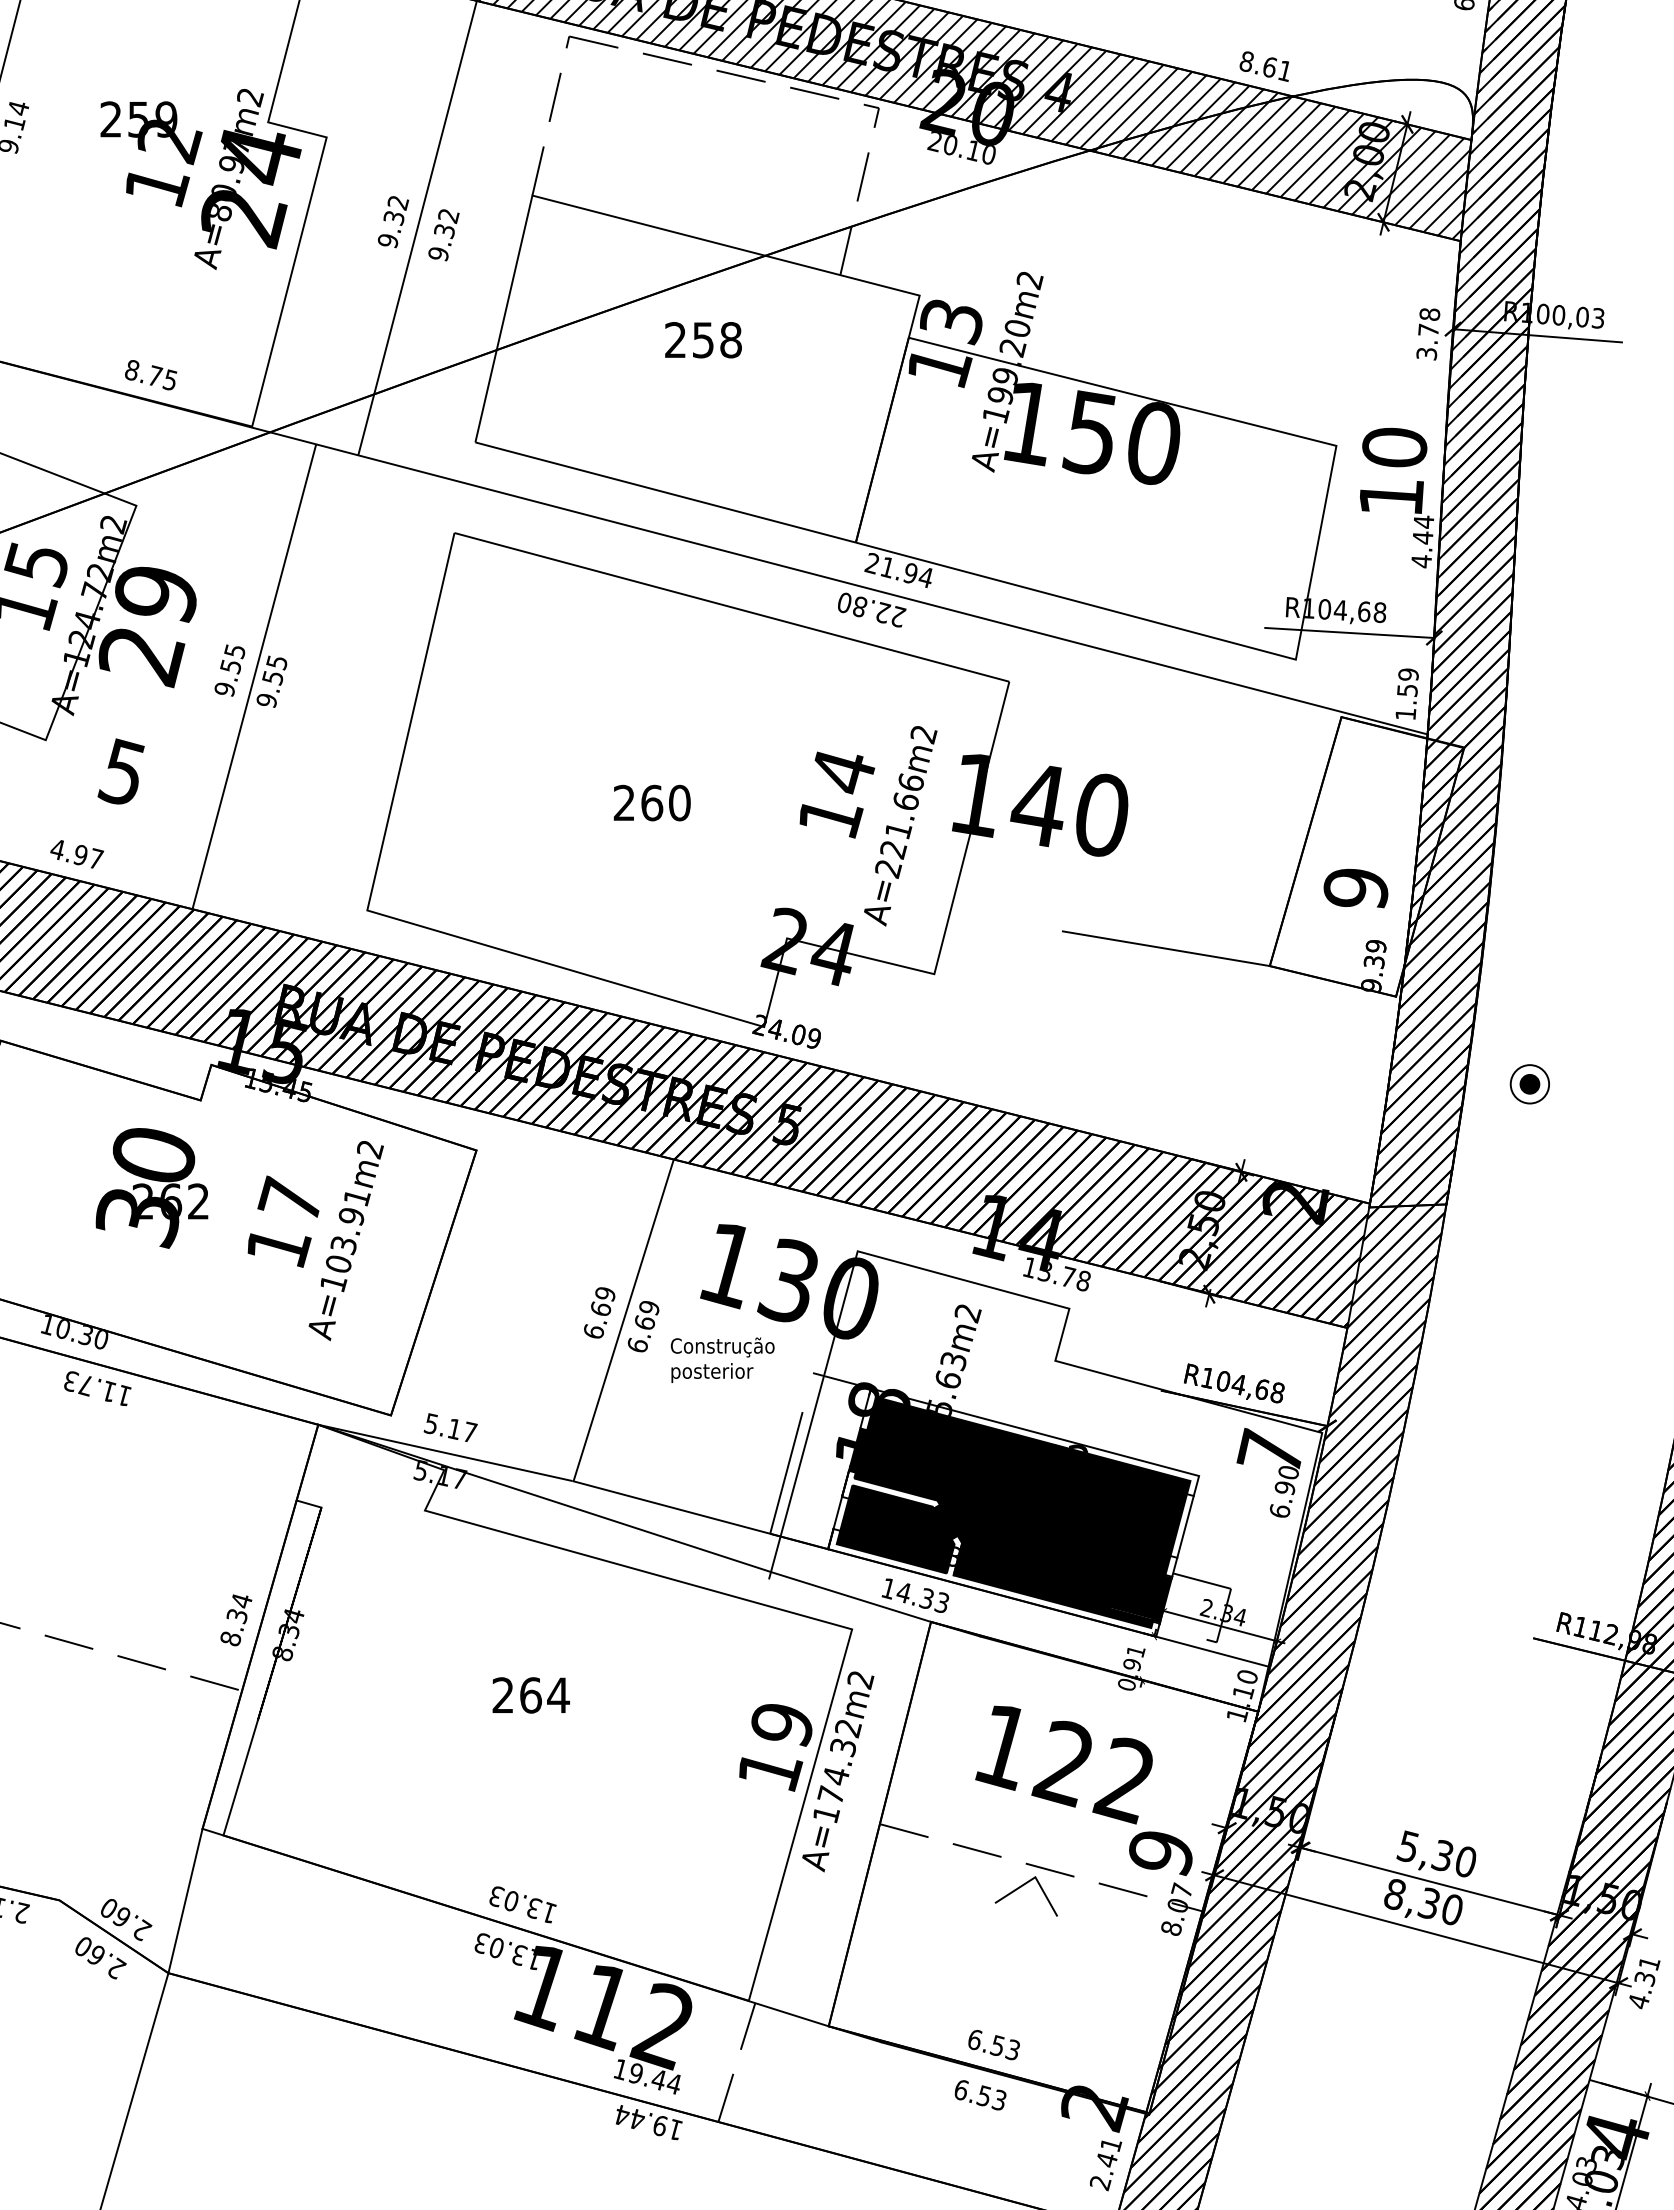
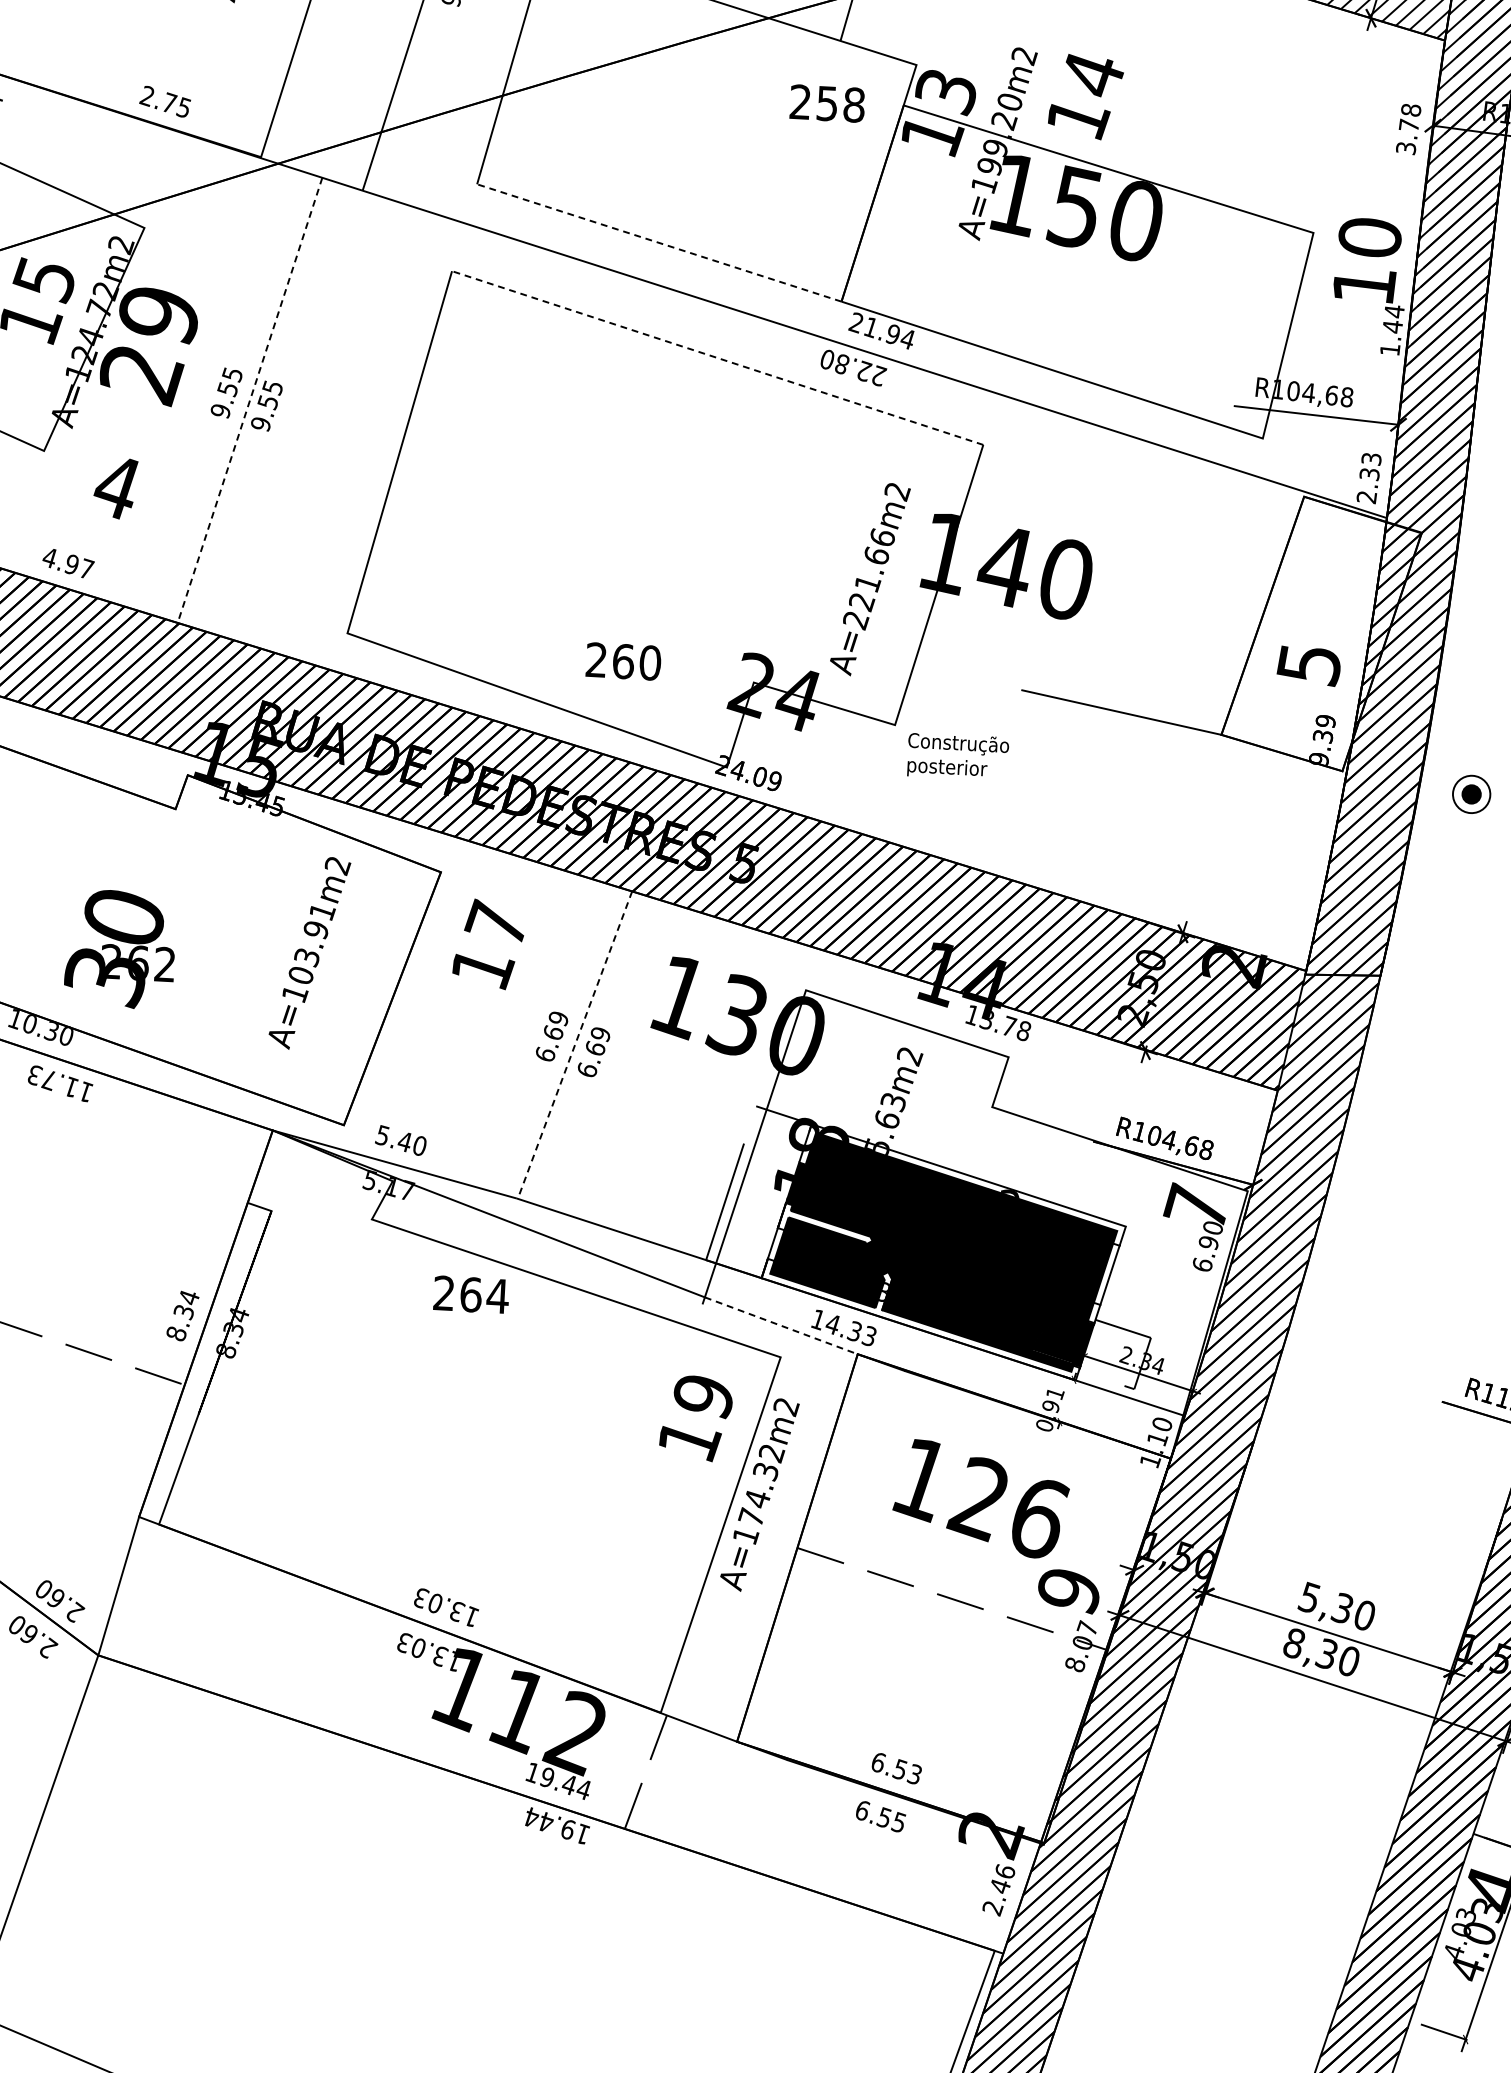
text: (703, 340) -> (827, 103), moved
text: (131, 370) -> (146, 96), 8.75 -> 2.75
line: (665, 492) -> (659, 242), solid -> dashed
text: (1421, 561) -> (1390, 349), 4.44 -> 1.44
line: (731, 607) -> (717, 358), solid -> dashed
line: (254, 676) -> (250, 400), solid -> dashed
text: (1406, 694) -> (1368, 478), 1.59 -> 2.33
text: (120, 772) -> (114, 486), 5 -> 4
text: (837, 794) -> (1086, 96), moved
text: (651, 802) -> (622, 660), moved
text: (1355, 889) -> (1308, 664), 9 -> 5
part: (1529, 1084) -> (1471, 794), moved
text: (151, 1188) -> (120, 949), moved
text: (283, 1221) -> (488, 944), moved
line: (623, 1320) -> (574, 1045), solid -> dashed
text: (722, 1359) -> (957, 756), moved
text: (462, 1430) -> (412, 1143), 5.17 -> 5.40
line: (851, 1596) -> (781, 1325), solid -> dashed
text: (530, 1695) -> (470, 1294), moved
text: (775, 1747) -> (695, 1418), moved
text: (1124, 1780) -> (1037, 1518), 122 -> 126
line: (1021, 1887) -> (931, 1617), removed
text: (1000, 2099) -> (900, 1821), 6.53 -> 6.55
text: (1111, 2144) -> (1005, 1871), 2.41 -> 2.46

